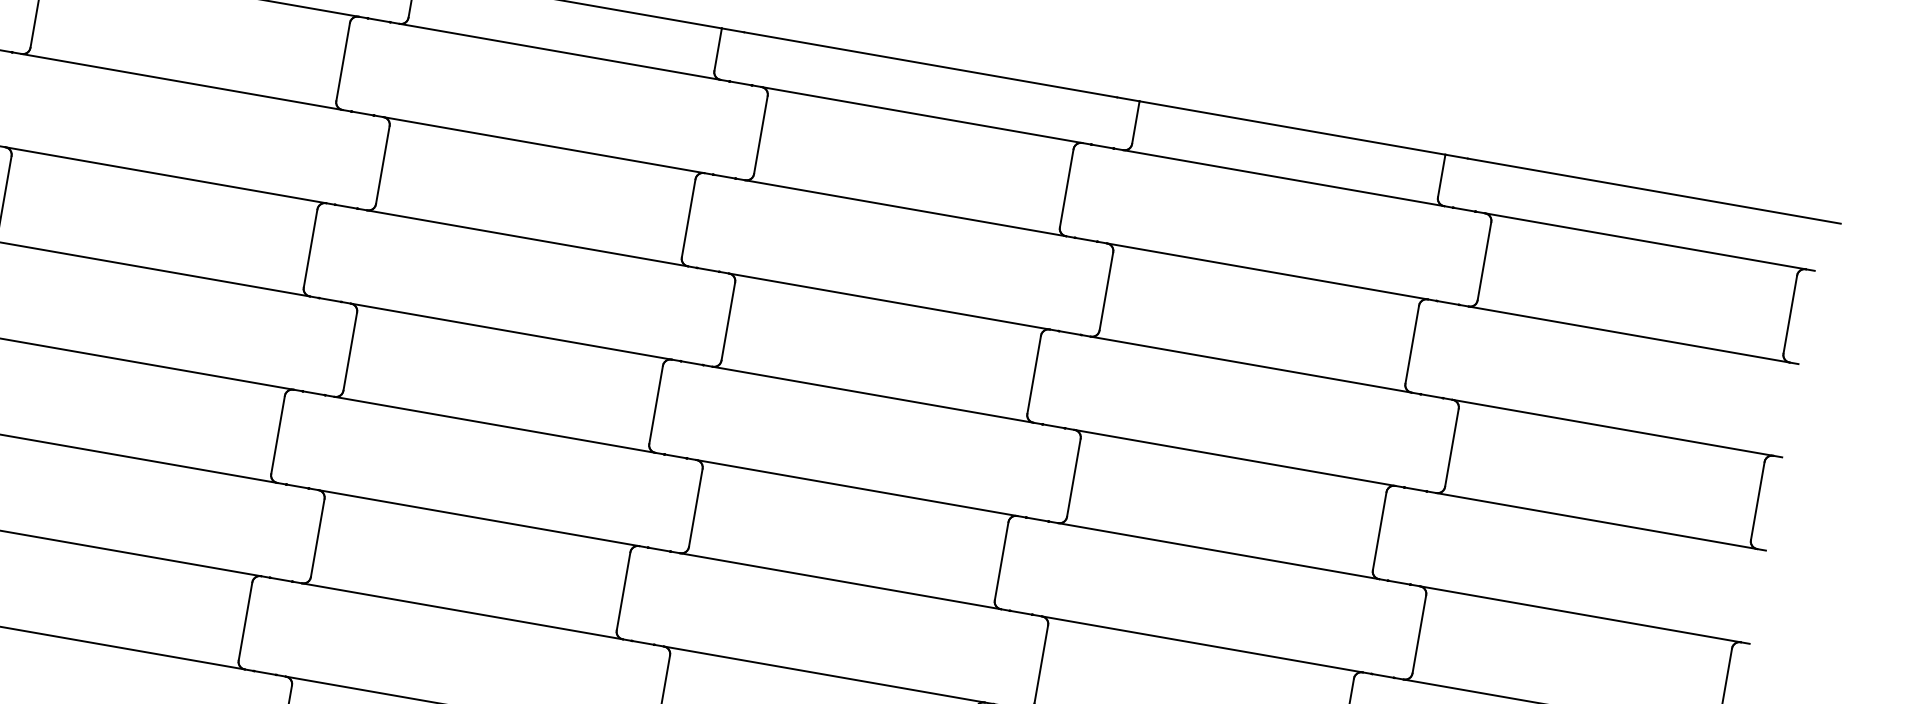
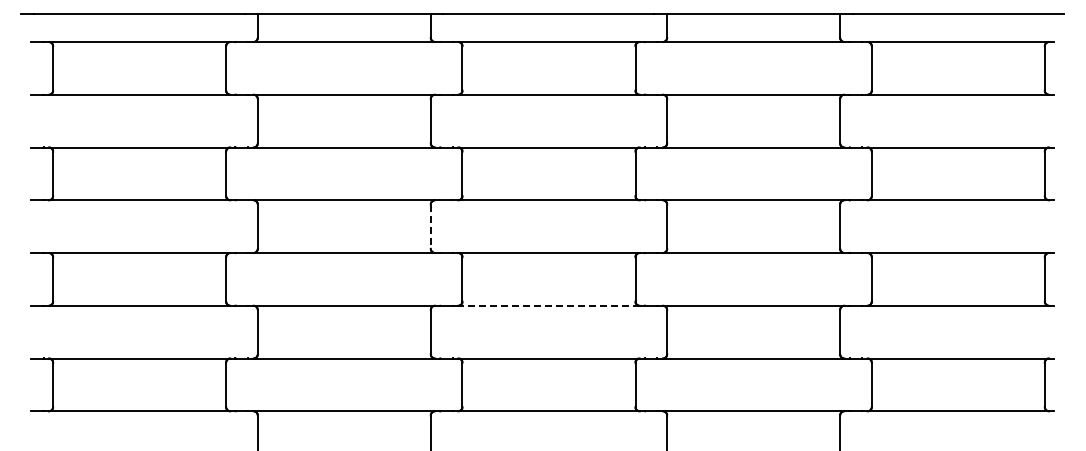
line: (655, 406) -> (430, 227), solid -> dashed
line: (839, 580) -> (548, 305), solid -> dashed

